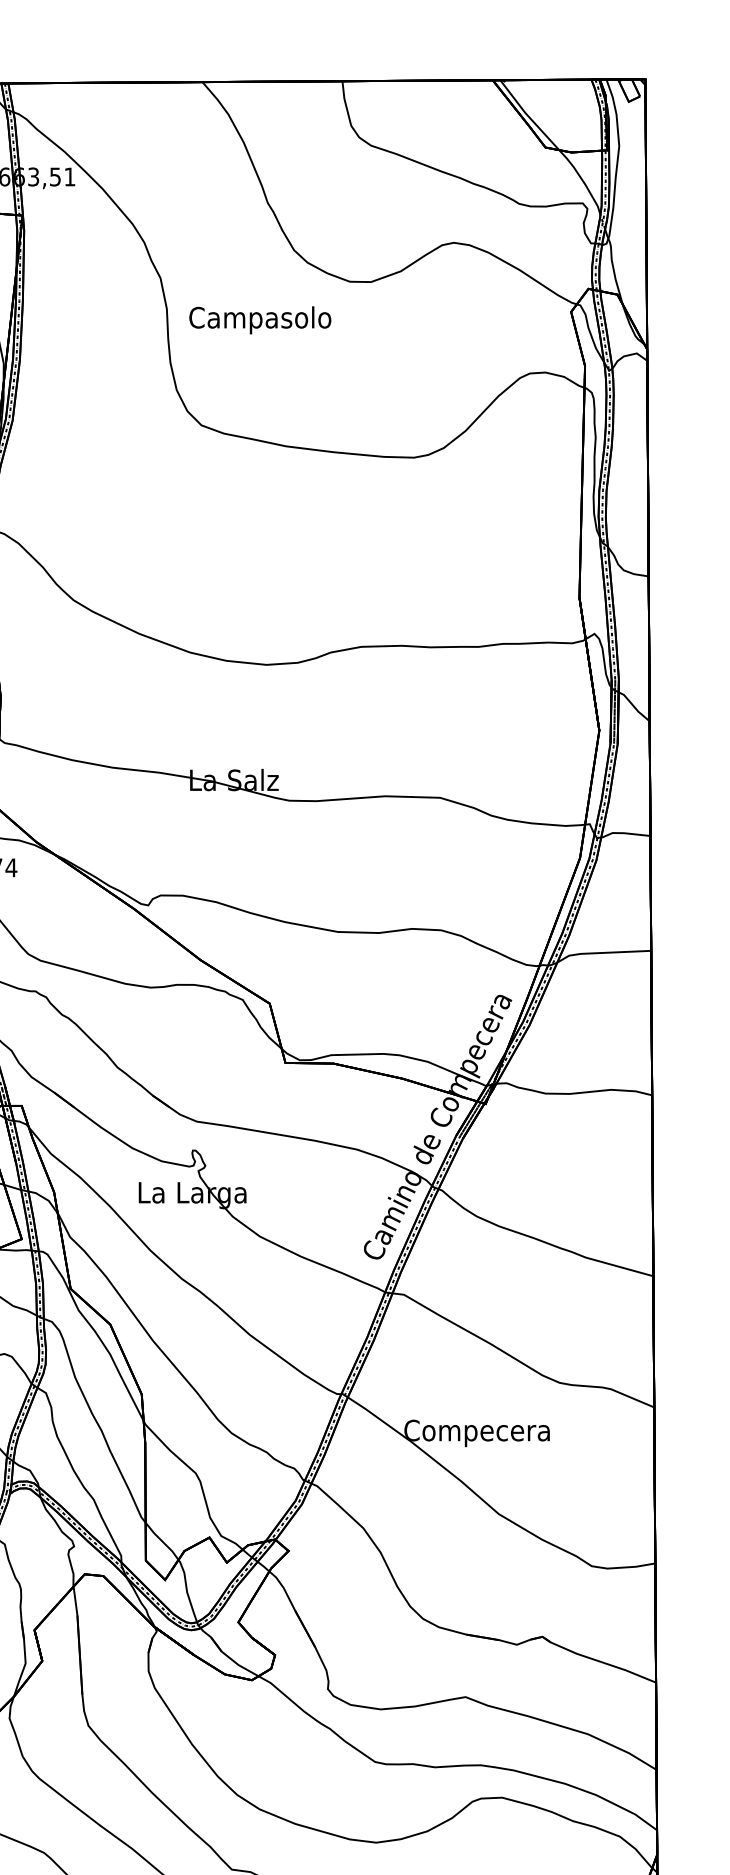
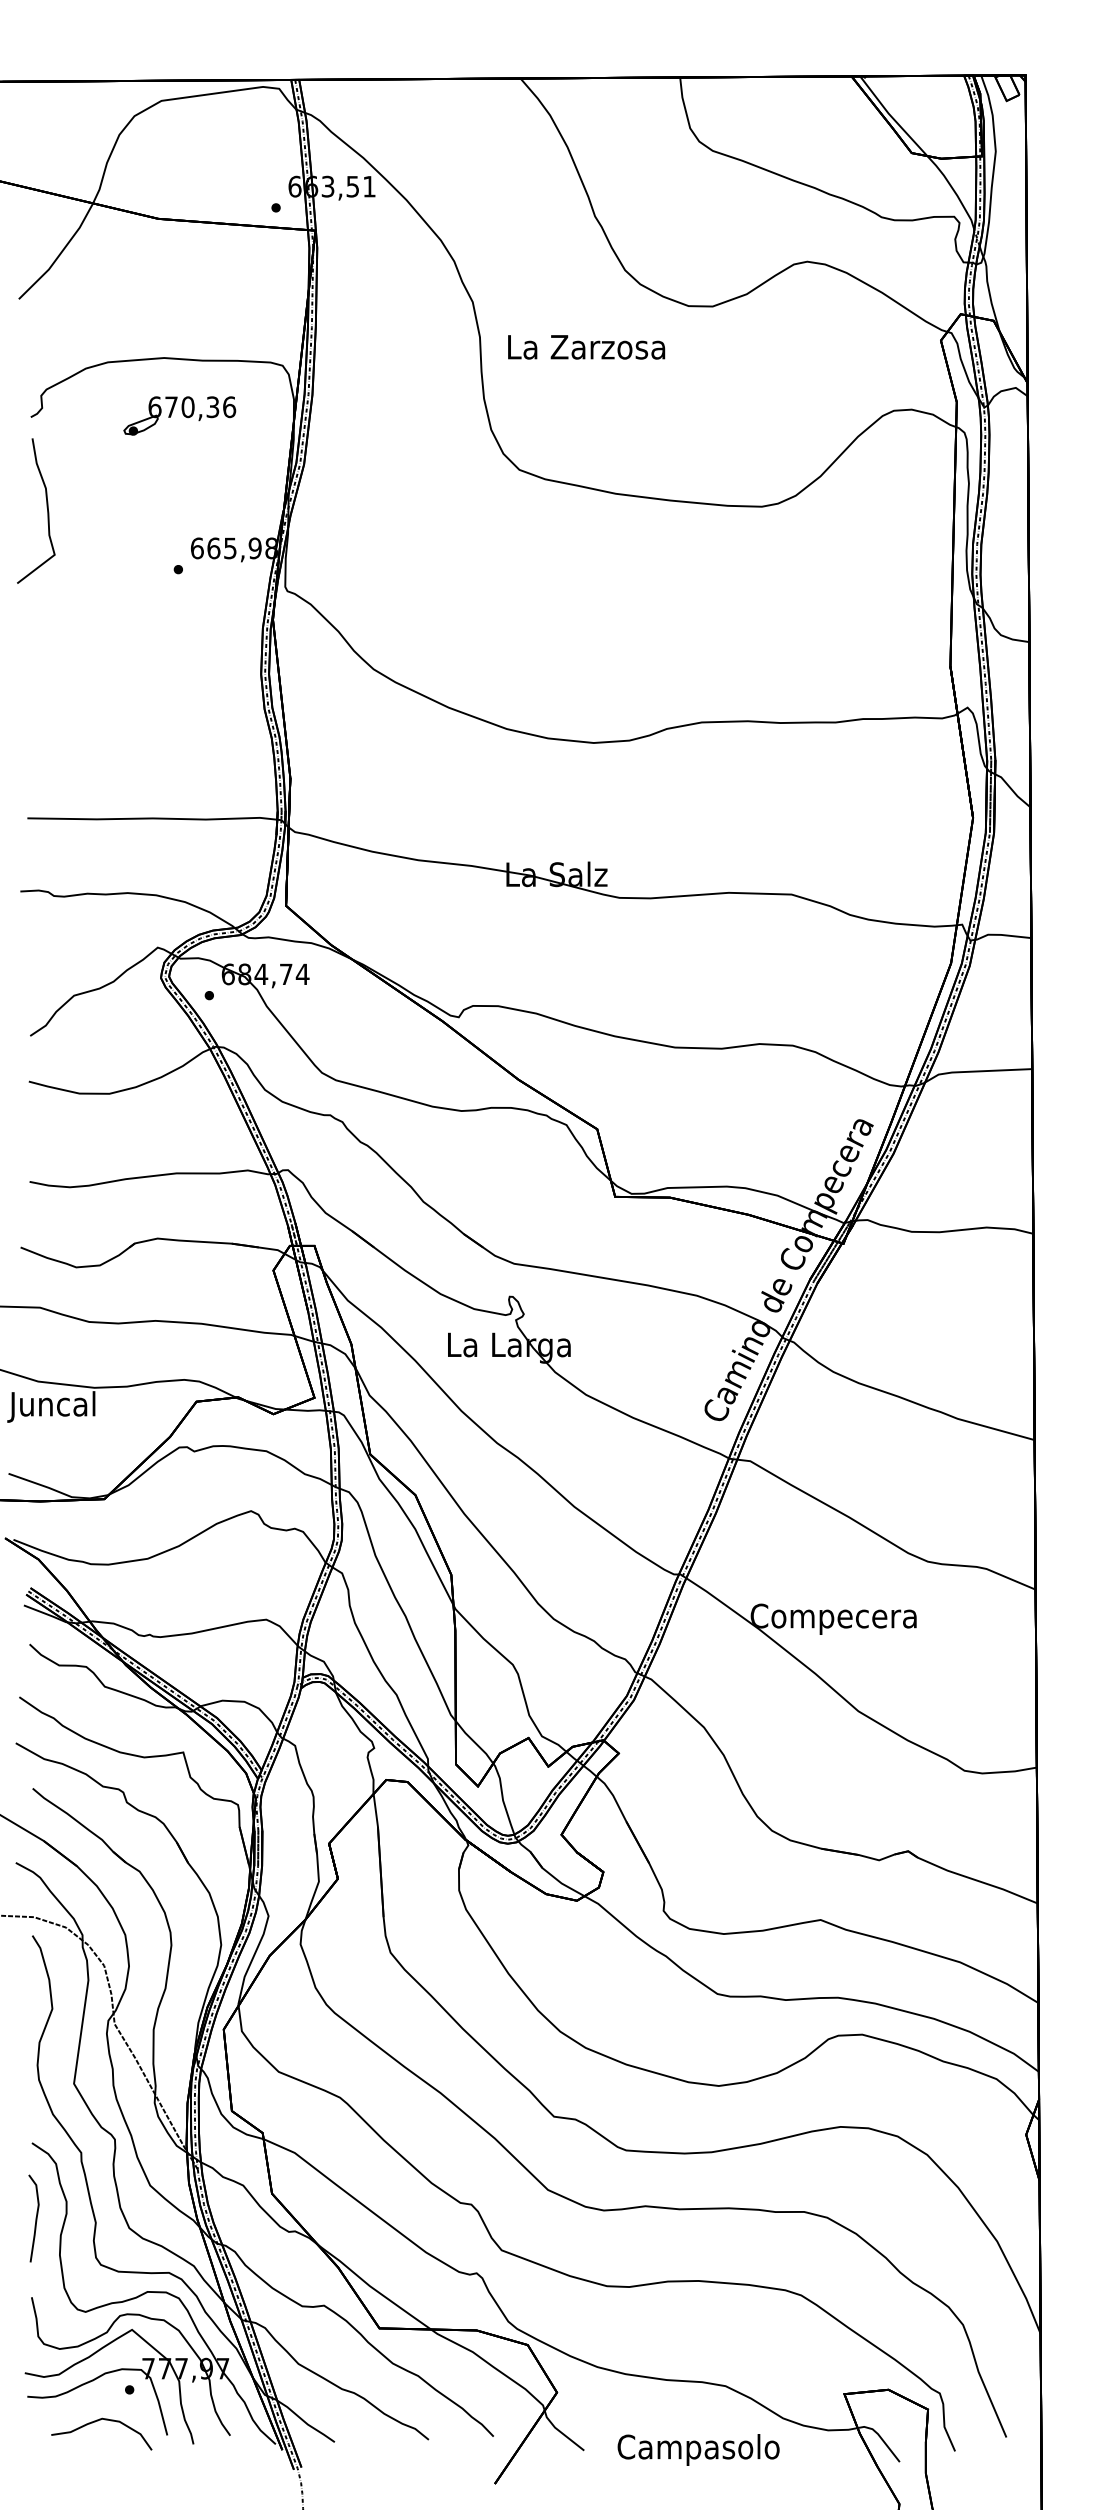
text: (260, 320) -> (586, 350), Campasolo -> La Zarzosa

